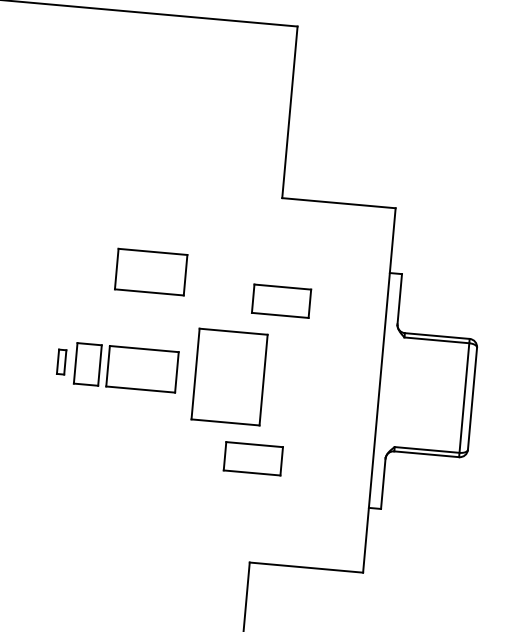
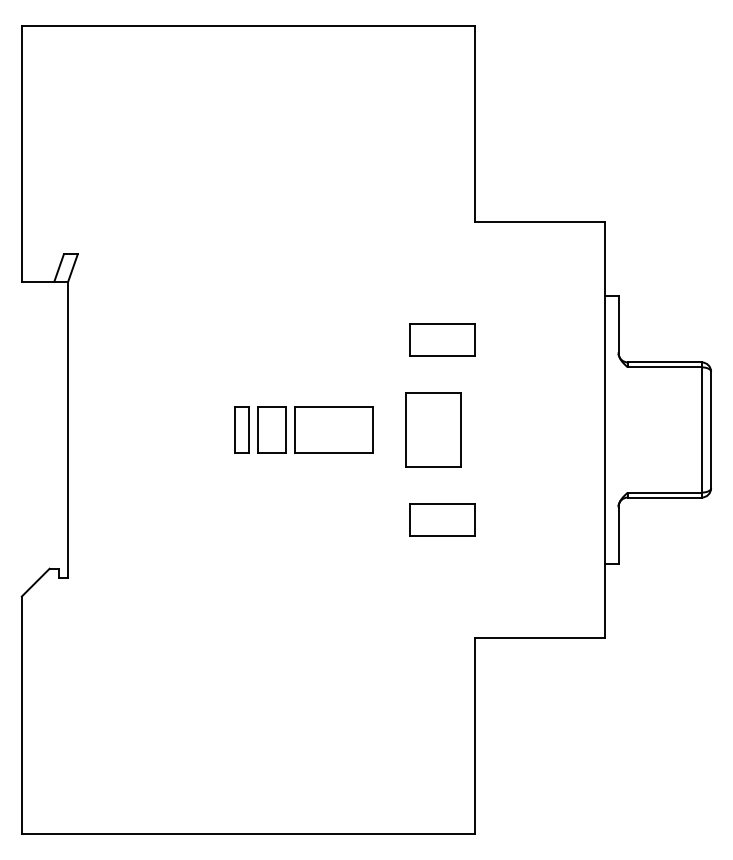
part: (150, 271) -> (333, 318), removed
part: (281, 300) -> (442, 339), moved
part: (61, 361) -> (241, 429), size x1.67
part: (229, 376) -> (433, 429), size x0.71
part: (253, 458) -> (442, 519), moved

